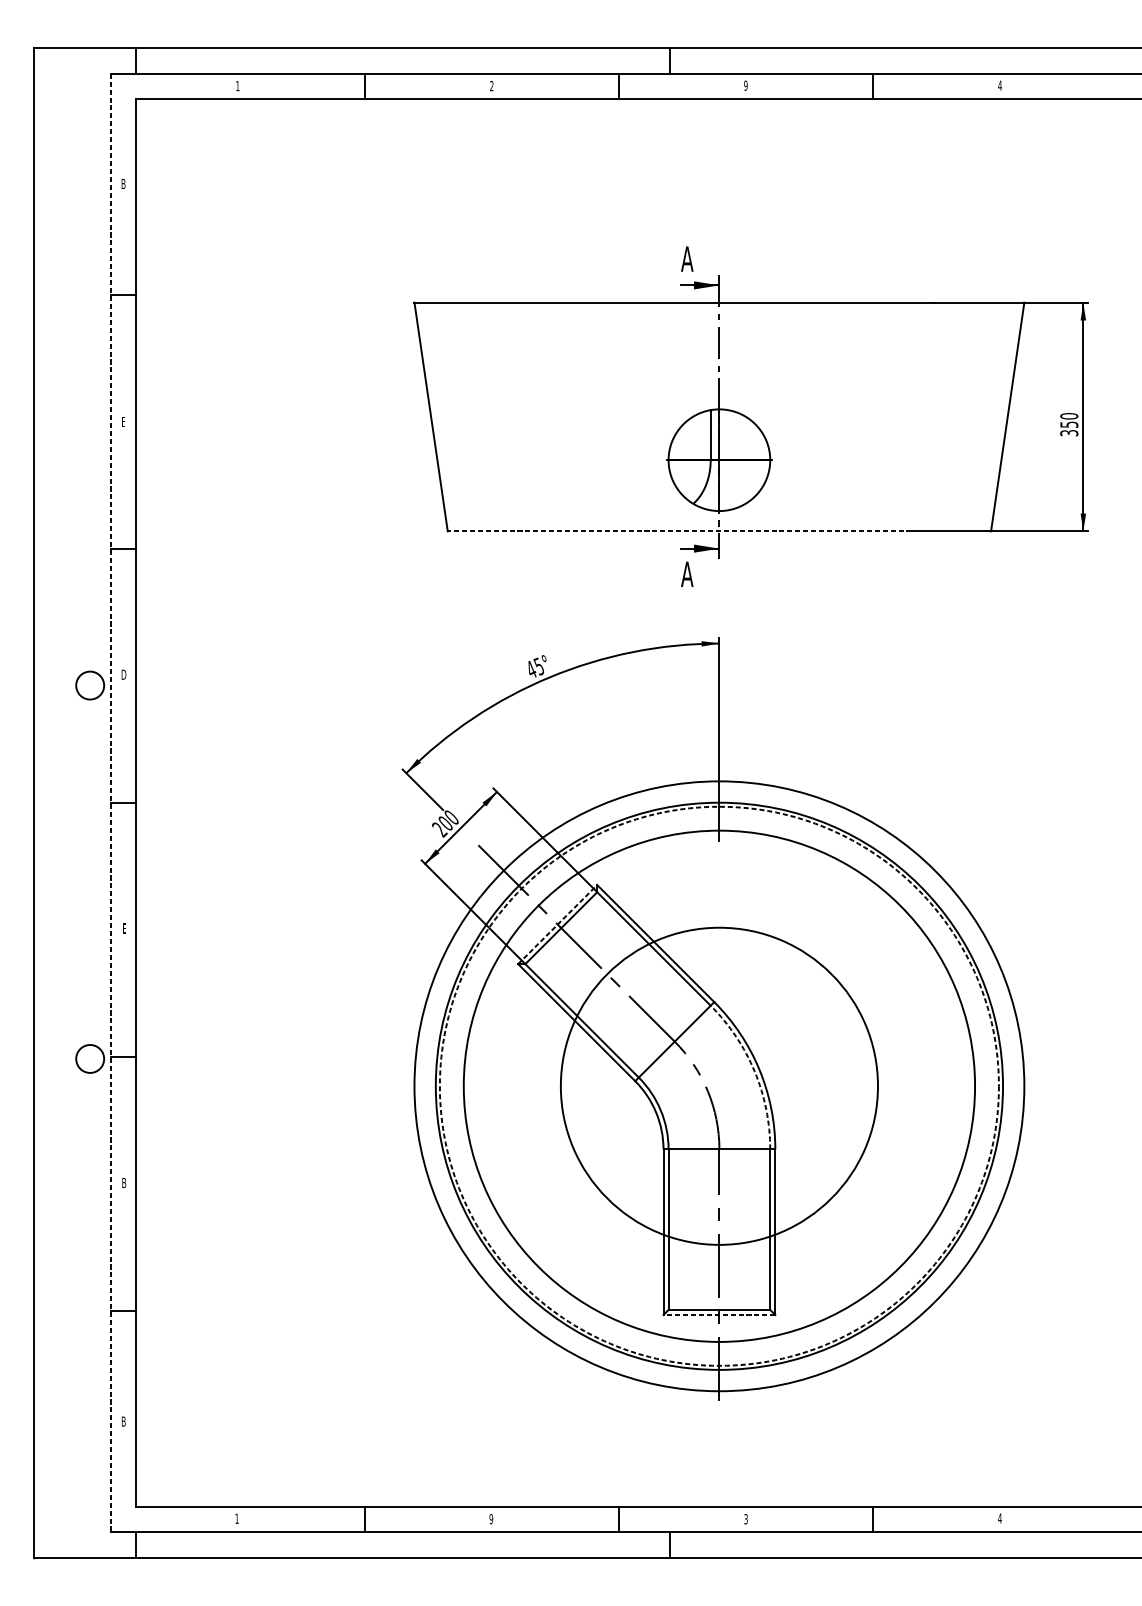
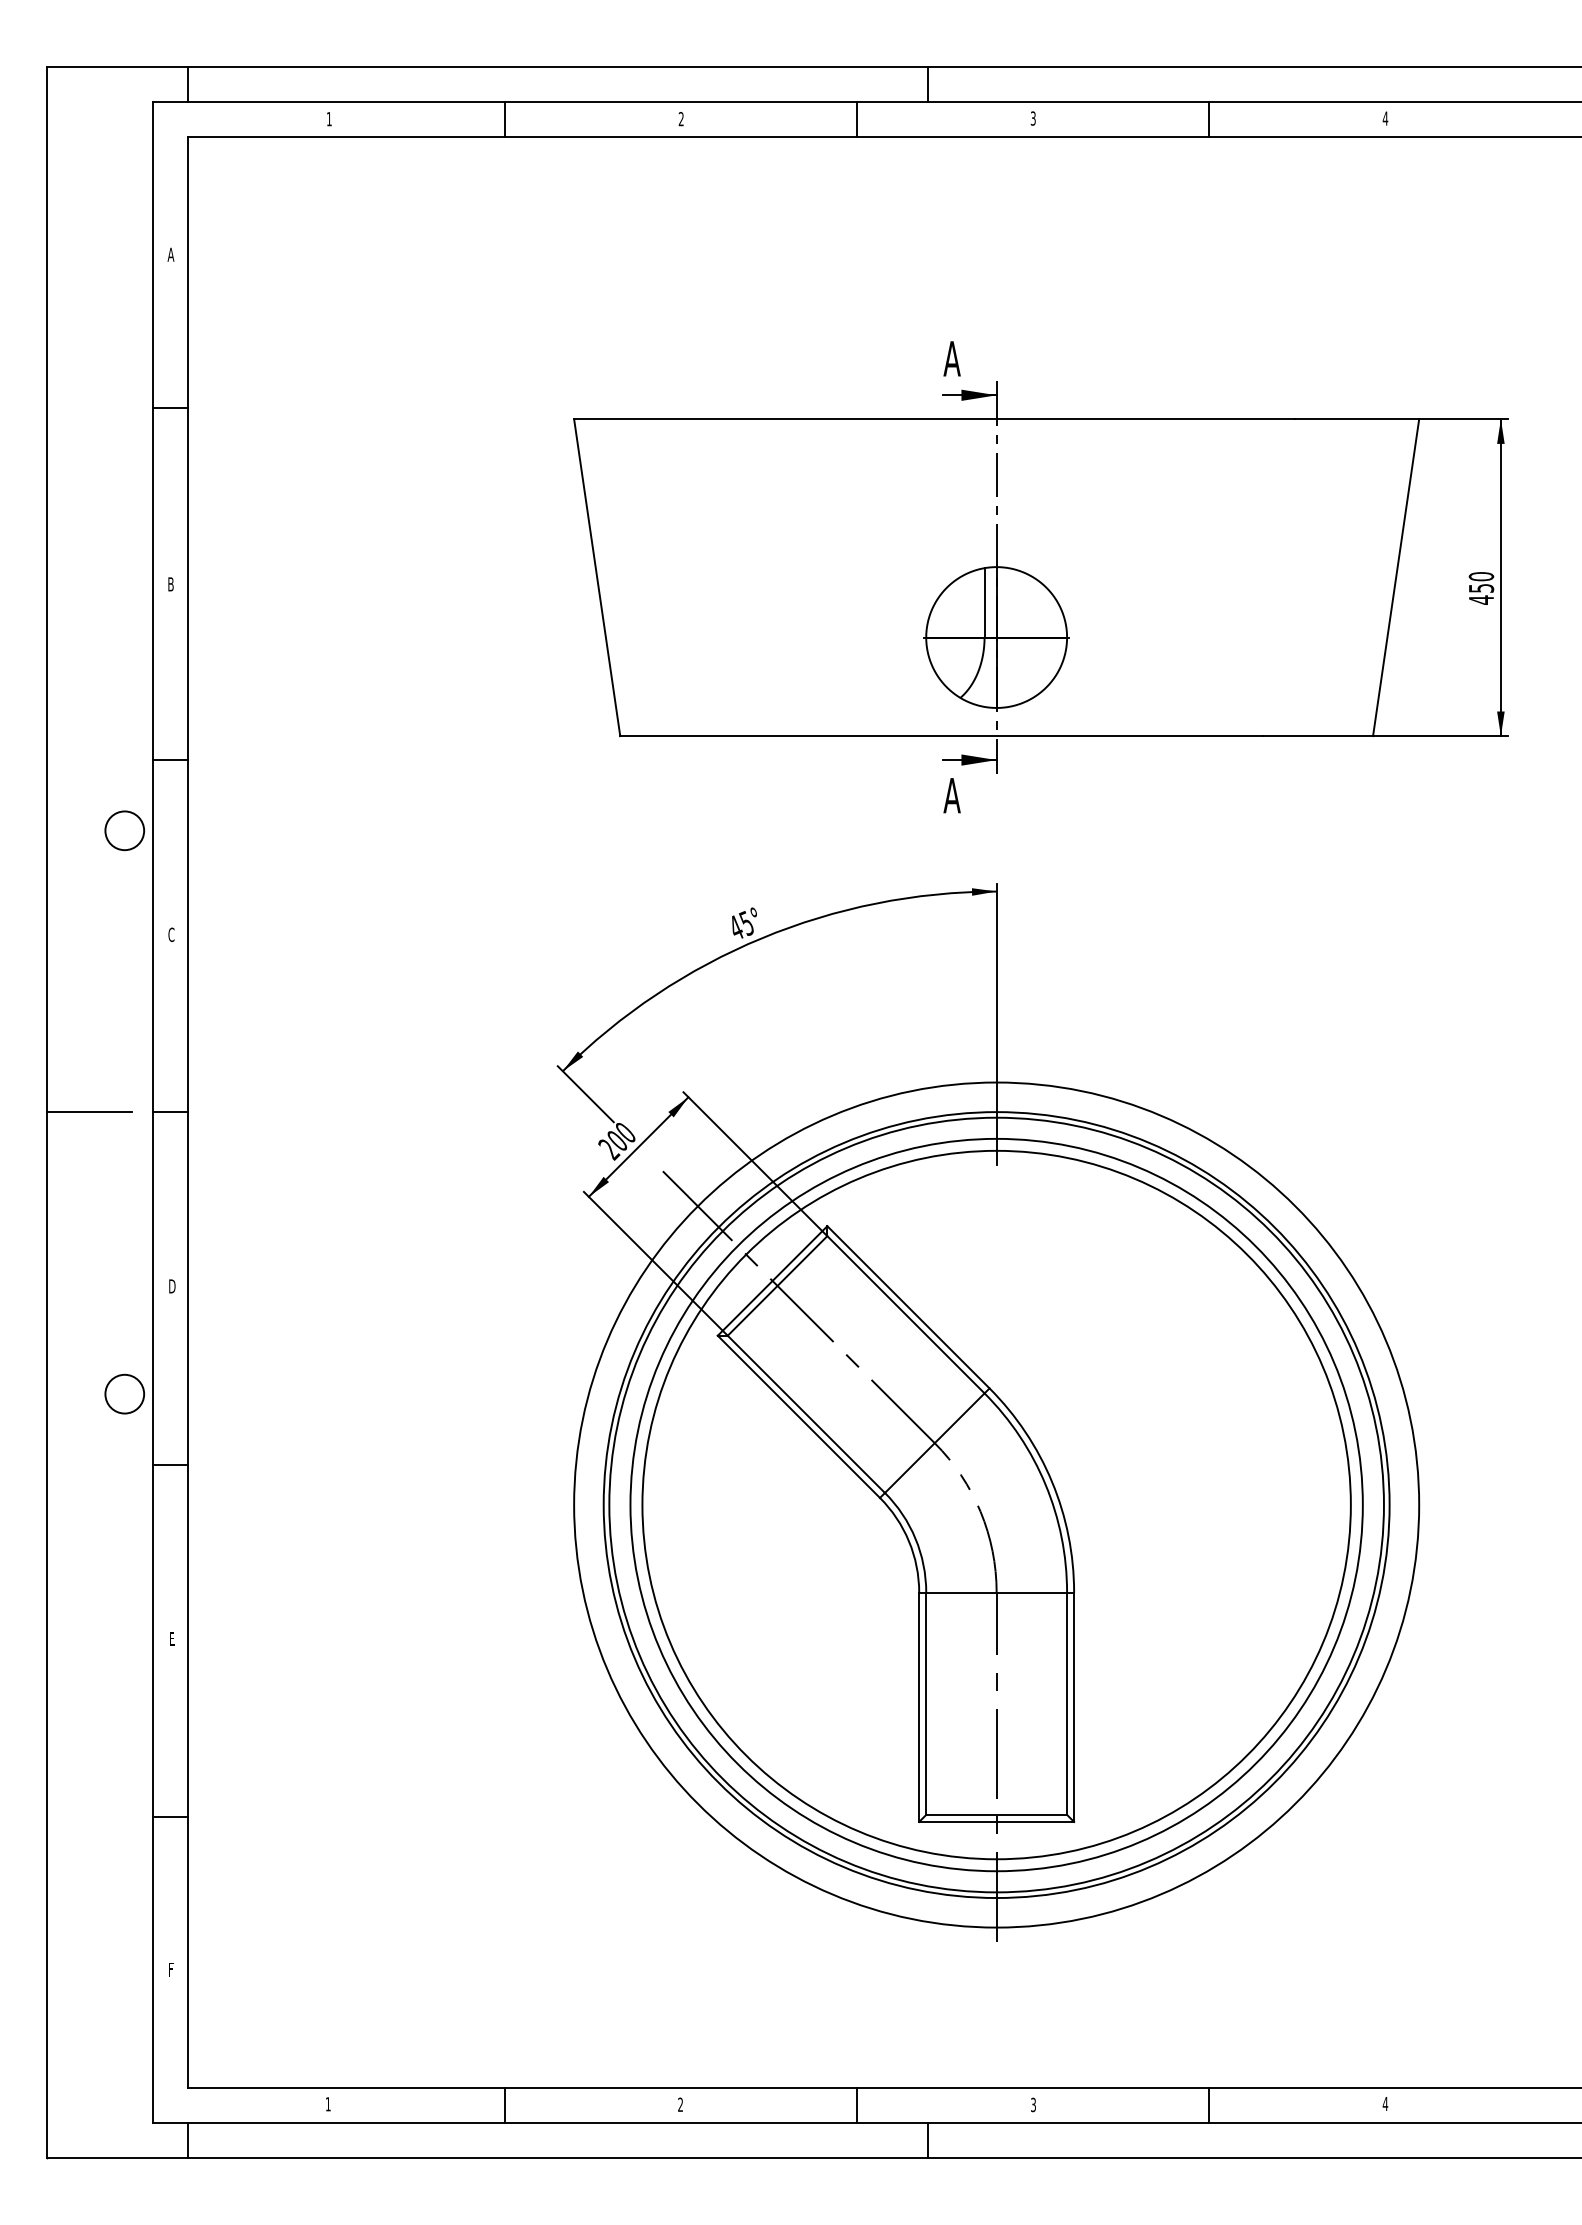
text: (745, 85) -> (1032, 118), 9 -> 3
text: (123, 183) -> (170, 254), B -> A
text: (123, 421) -> (170, 584), E -> B
text: (1069, 432) -> (1481, 599), 350 -> 450
line: (679, 531) -> (941, 736), dashed -> solid
text: (123, 674) -> (171, 934), D -> C
circle: (89, 685) -> (124, 830), moved
line: (64, 803) -> (89, 1112), added
line: (110, 803) -> (152, 1112), dashed -> solid
line: (557, 924) -> (772, 1280), dashed -> solid
text: (124, 928) -> (172, 1286), E -> D
circle: (89, 1058) -> (124, 1393), moved
arc: (754, 1071) -> (1045, 1484), dashed -> solid
circle: (719, 1085) -> (996, 1504), dashed -> solid
circle: (719, 1085) -> (996, 1504), size x1.67
text: (123, 1183) -> (171, 1639), B -> E
line: (719, 1314) -> (996, 1821), dashed -> solid
text: (123, 1421) -> (170, 1969), B -> F
text: (491, 1518) -> (680, 2104), 9 -> 2

